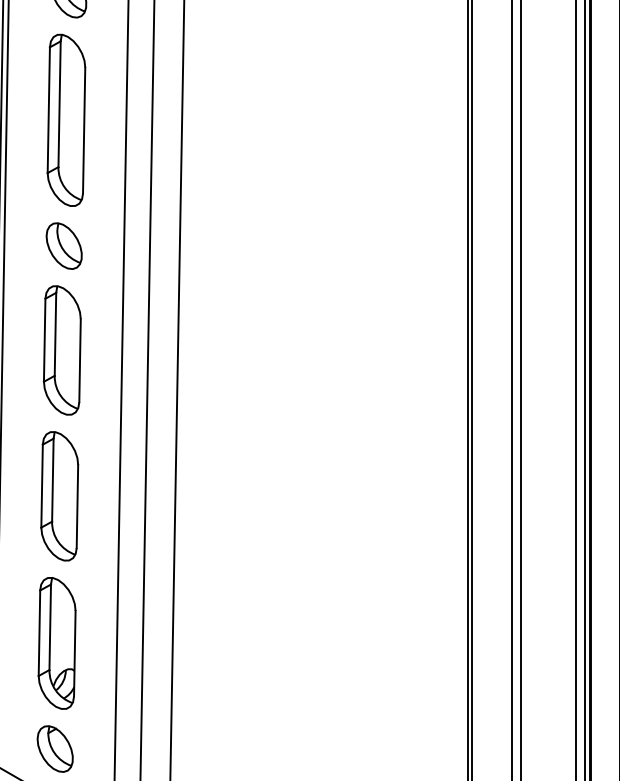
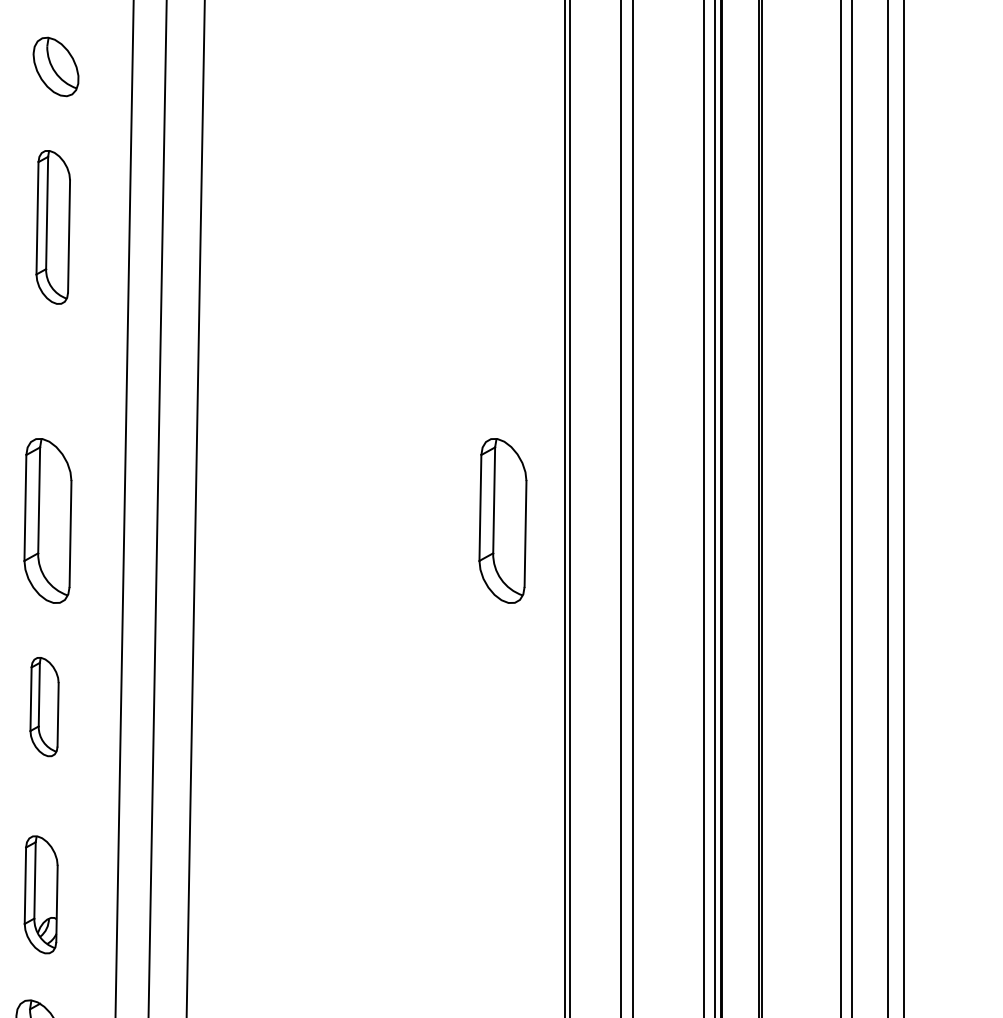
part: (66, 120) -> (53, 227), size x0.7
part: (64, 245) -> (50, 387), removed
part: (418, 350) -> (502, 520), added
part: (59, 495) -> (44, 706), size x0.6
part: (56, 643) -> (40, 894), size x0.7

